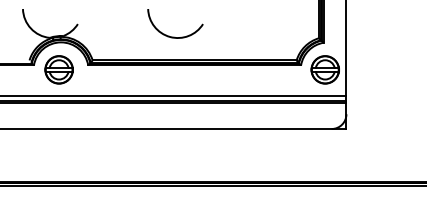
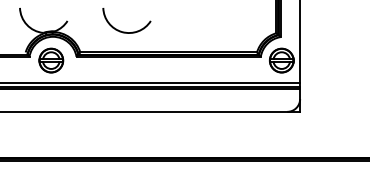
arc: (174, 36) -> (126, 31), moved

